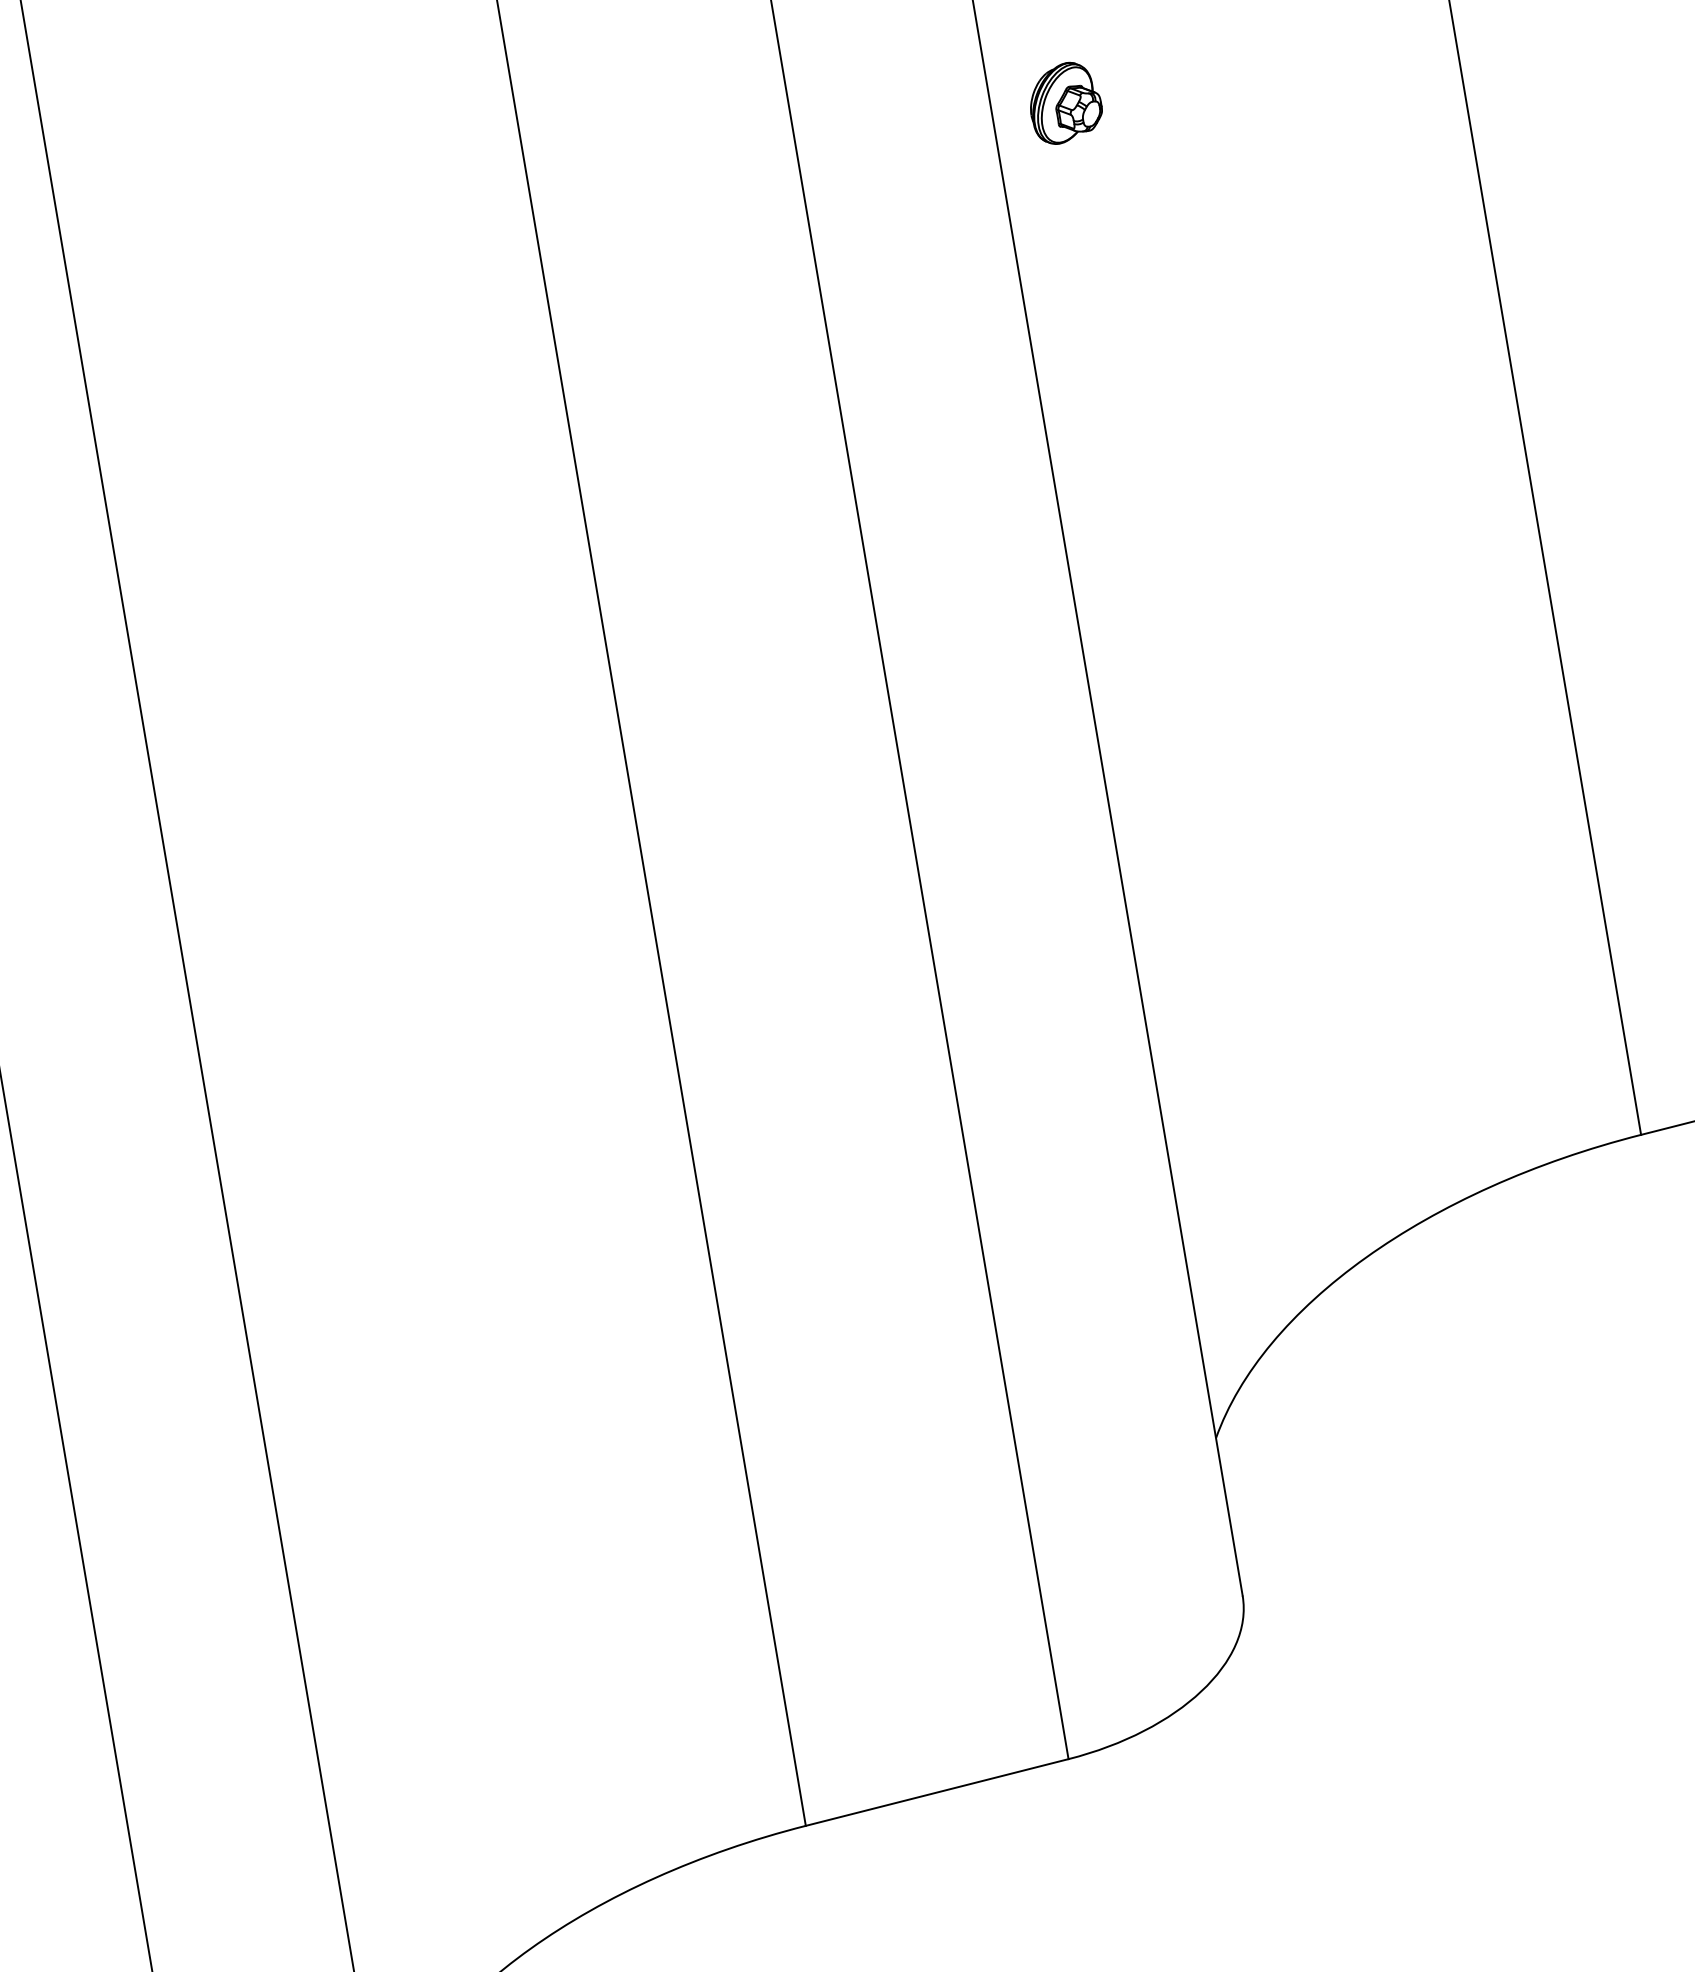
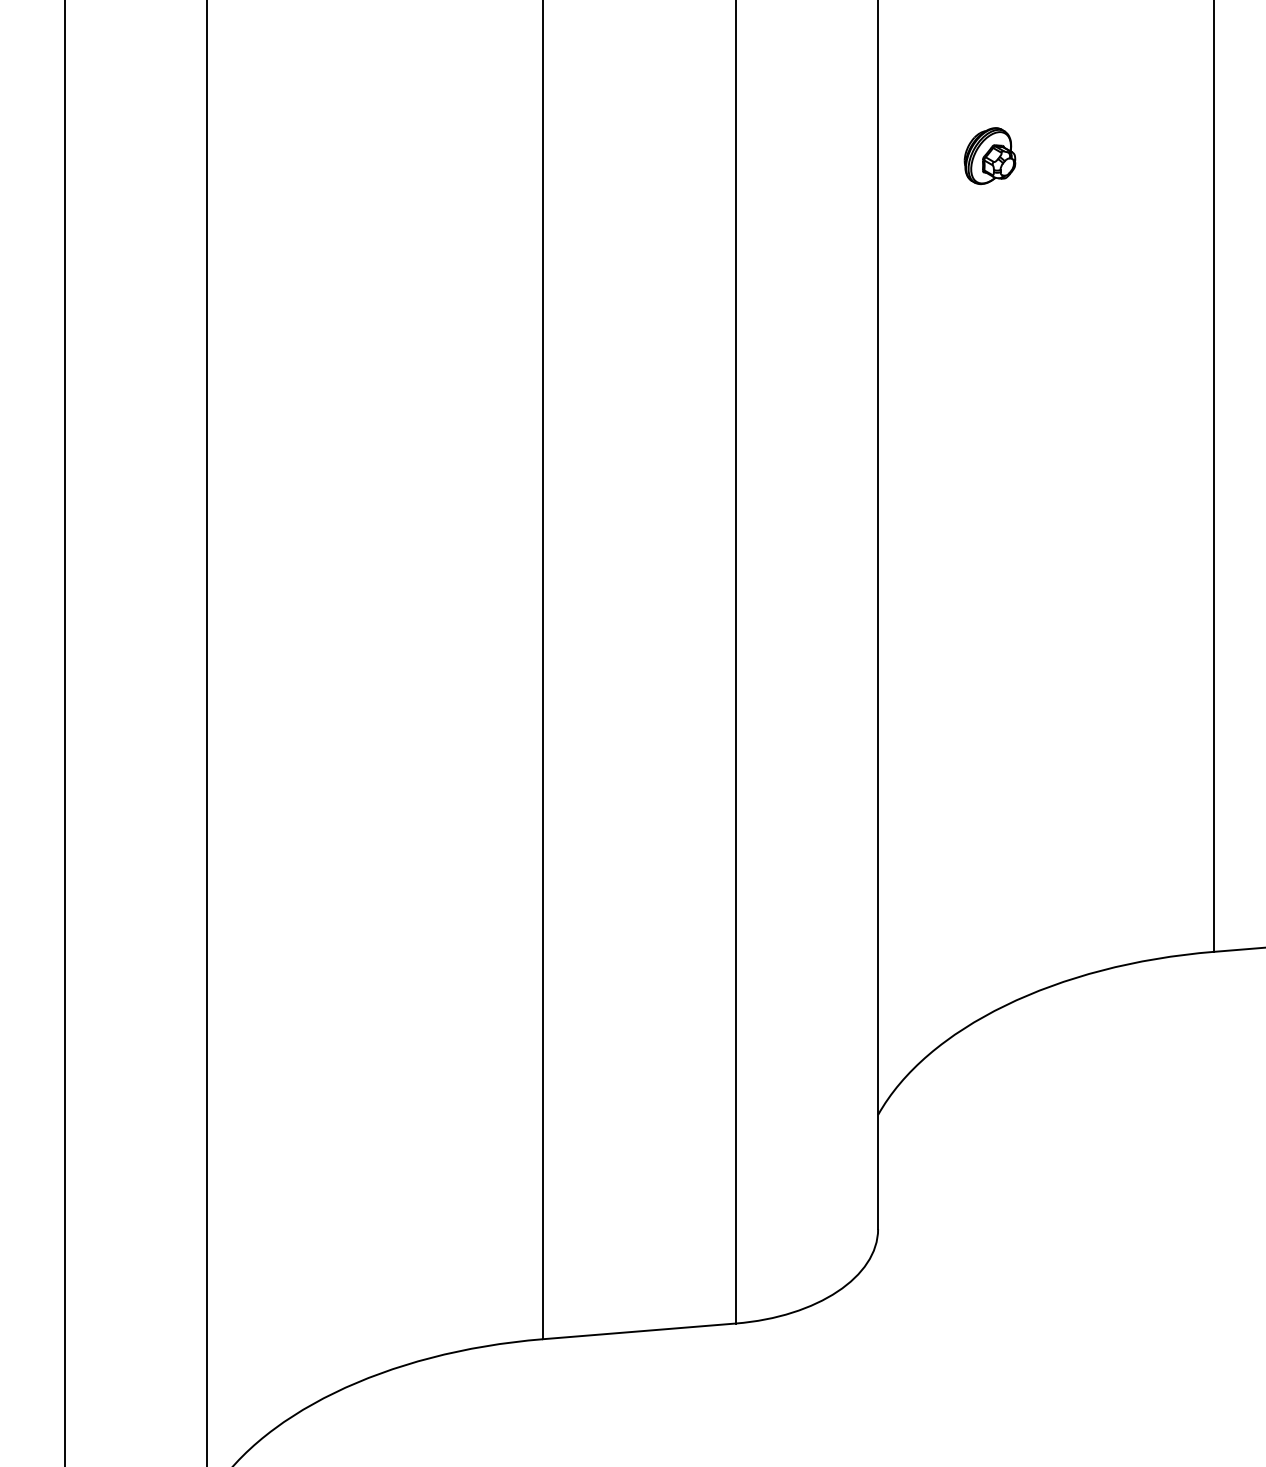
part: (1064, 103) -> (989, 156), moved

